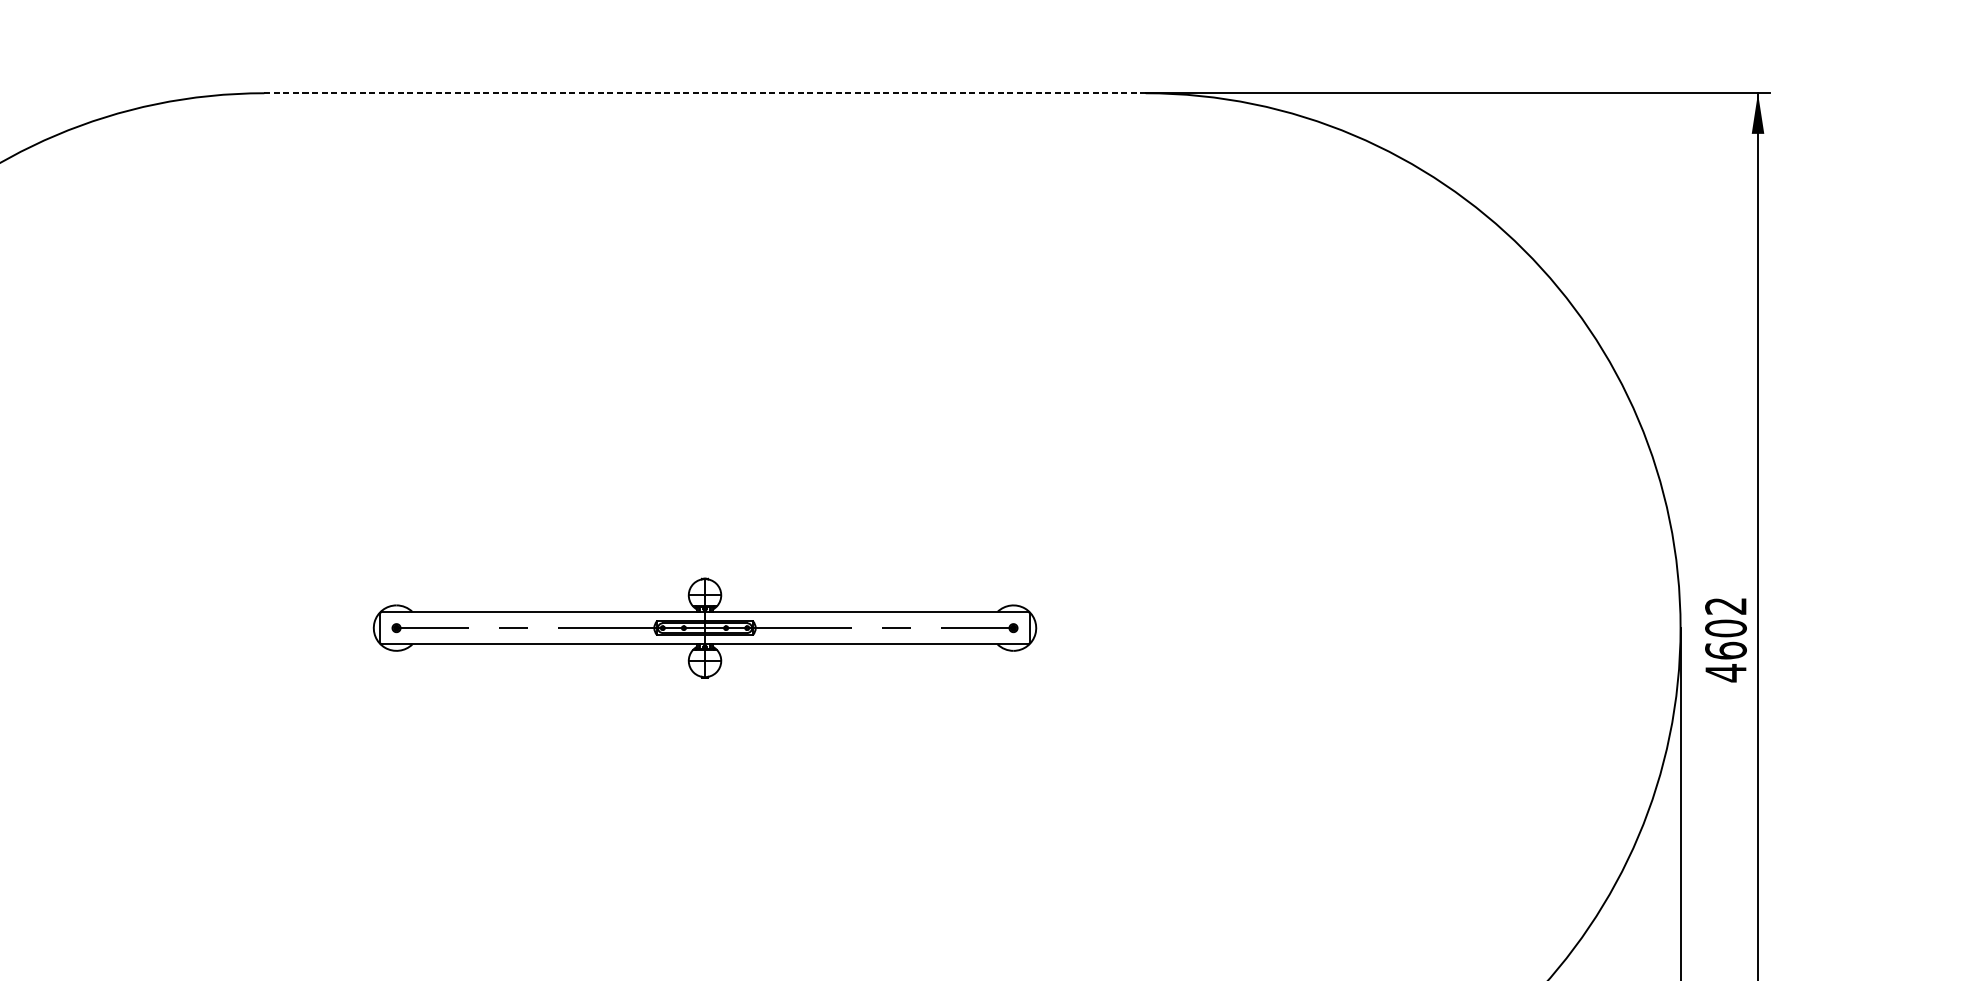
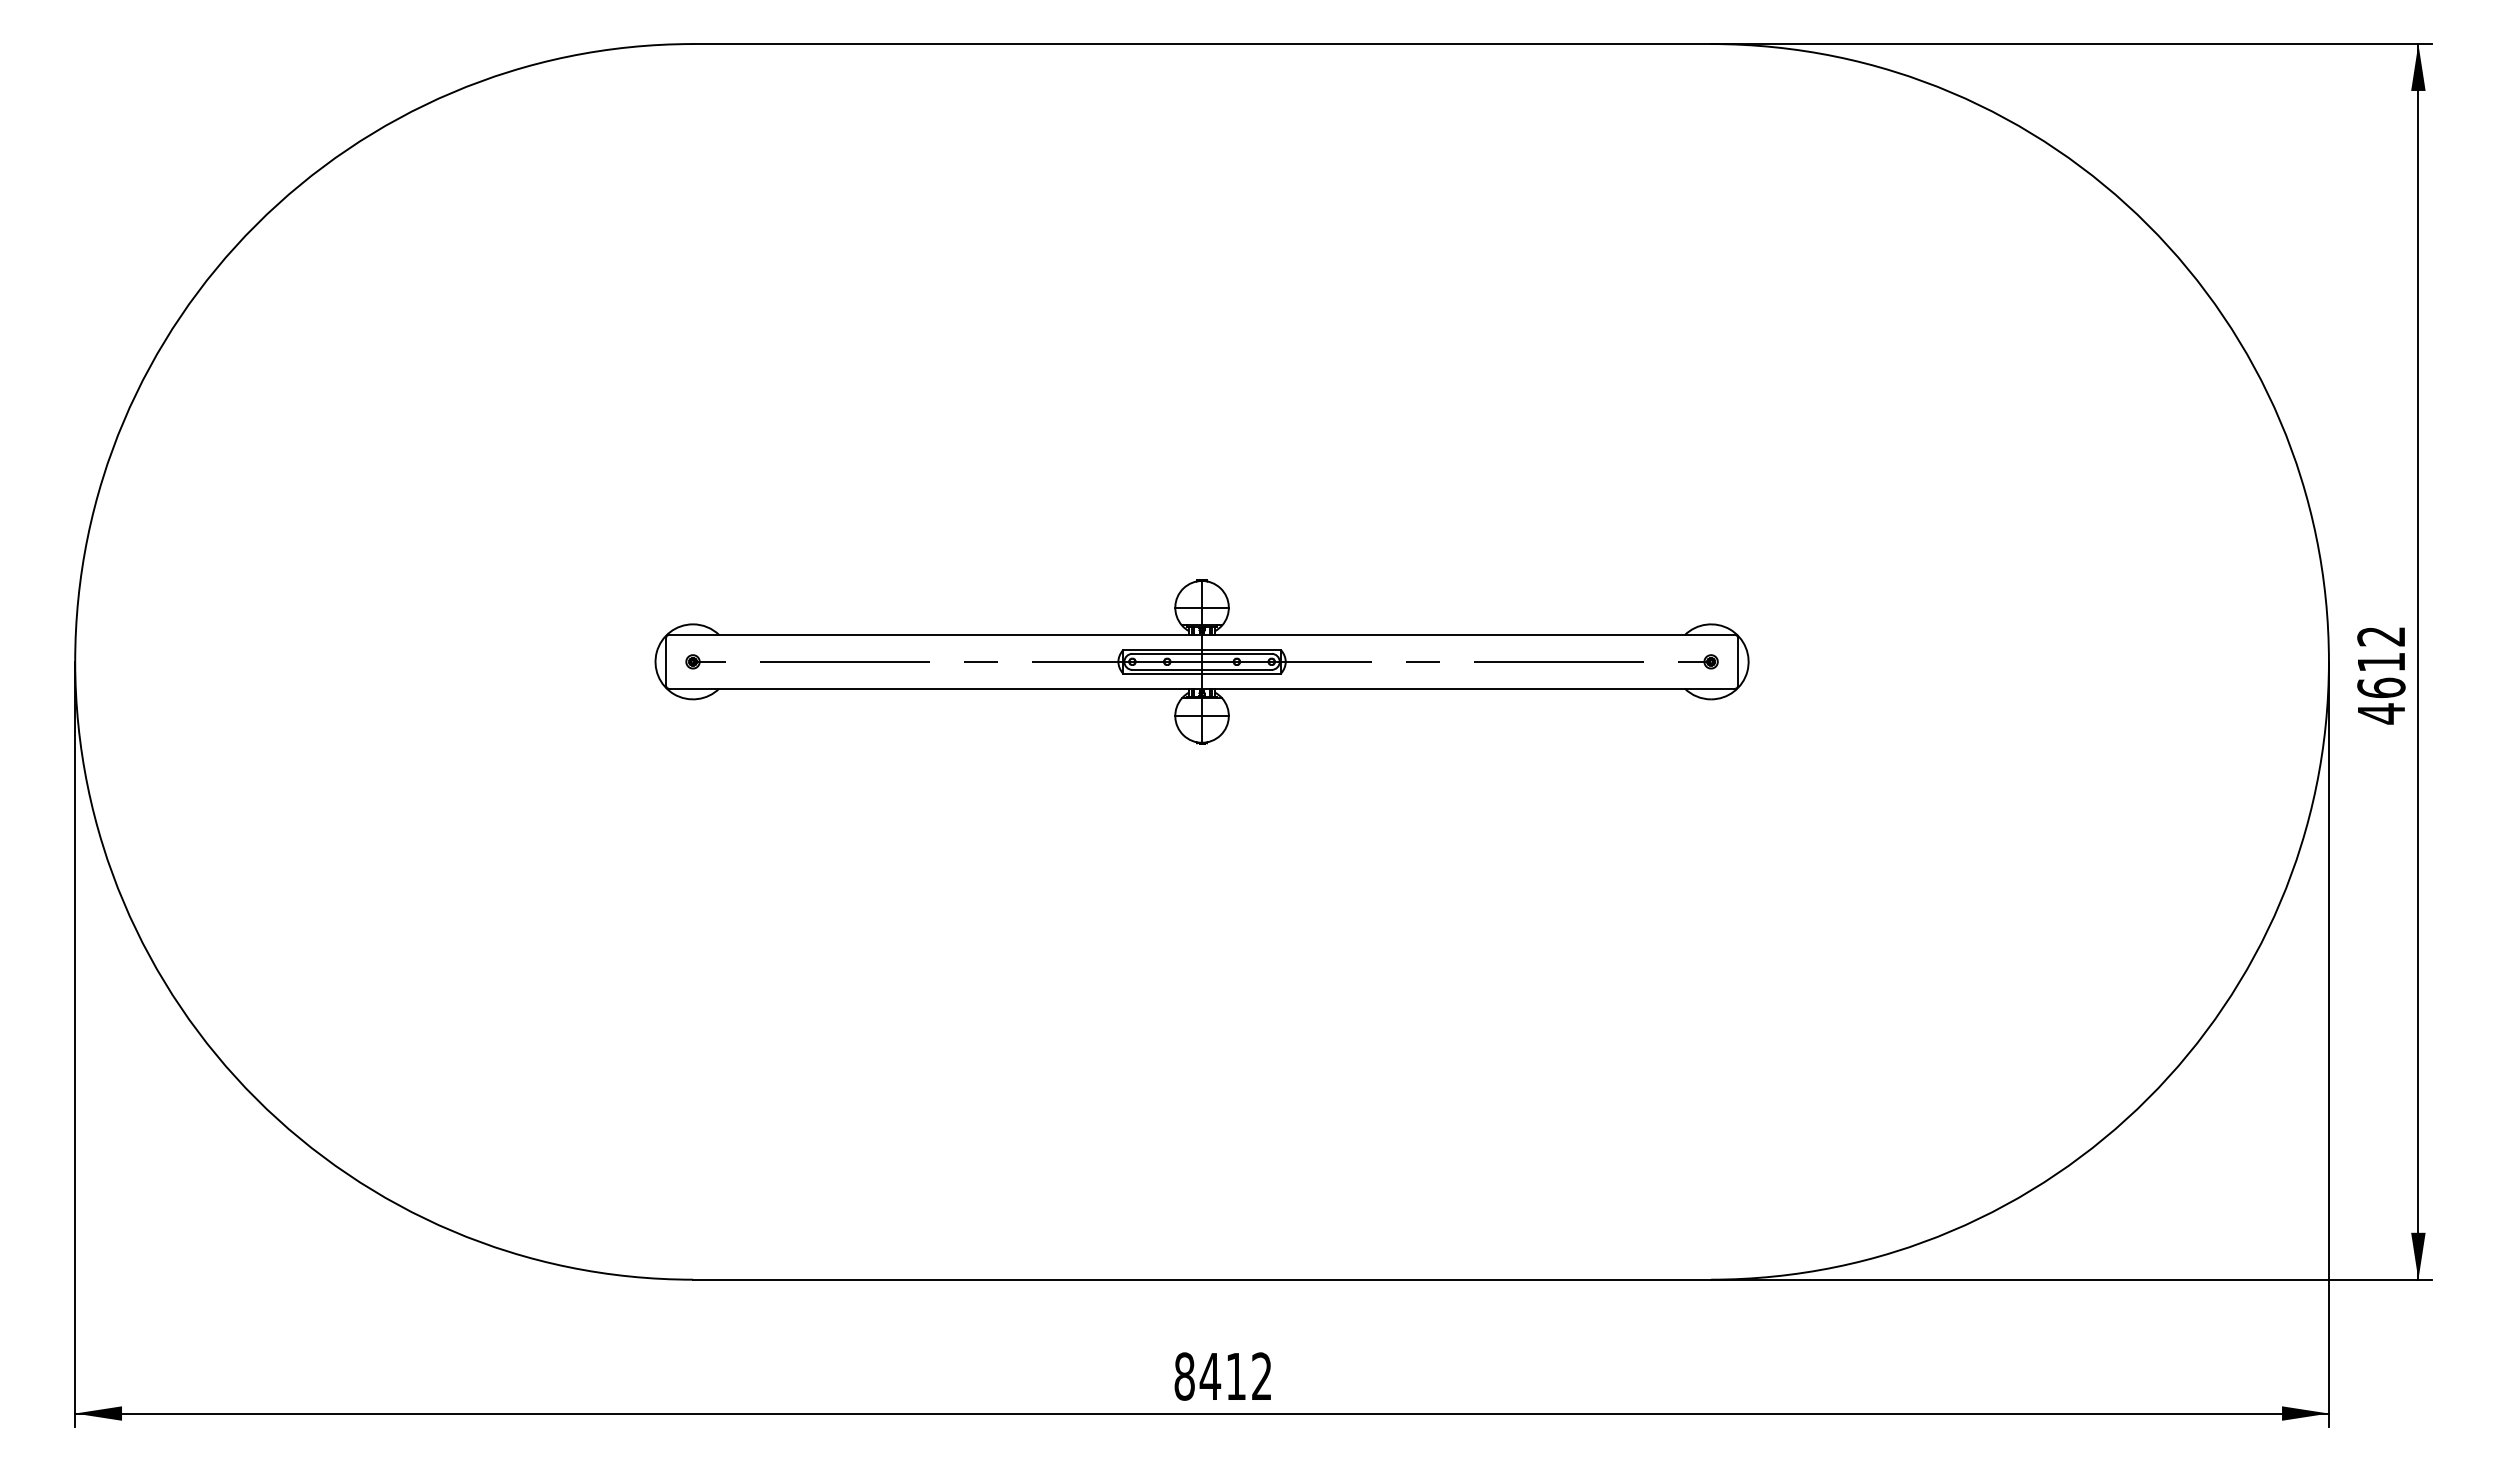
line: (705, 93) -> (1202, 44), dashed -> solid
part: (704, 627) -> (1201, 661), size x1.43
text: (1726, 628) -> (2381, 662), 4602 -> 4612

